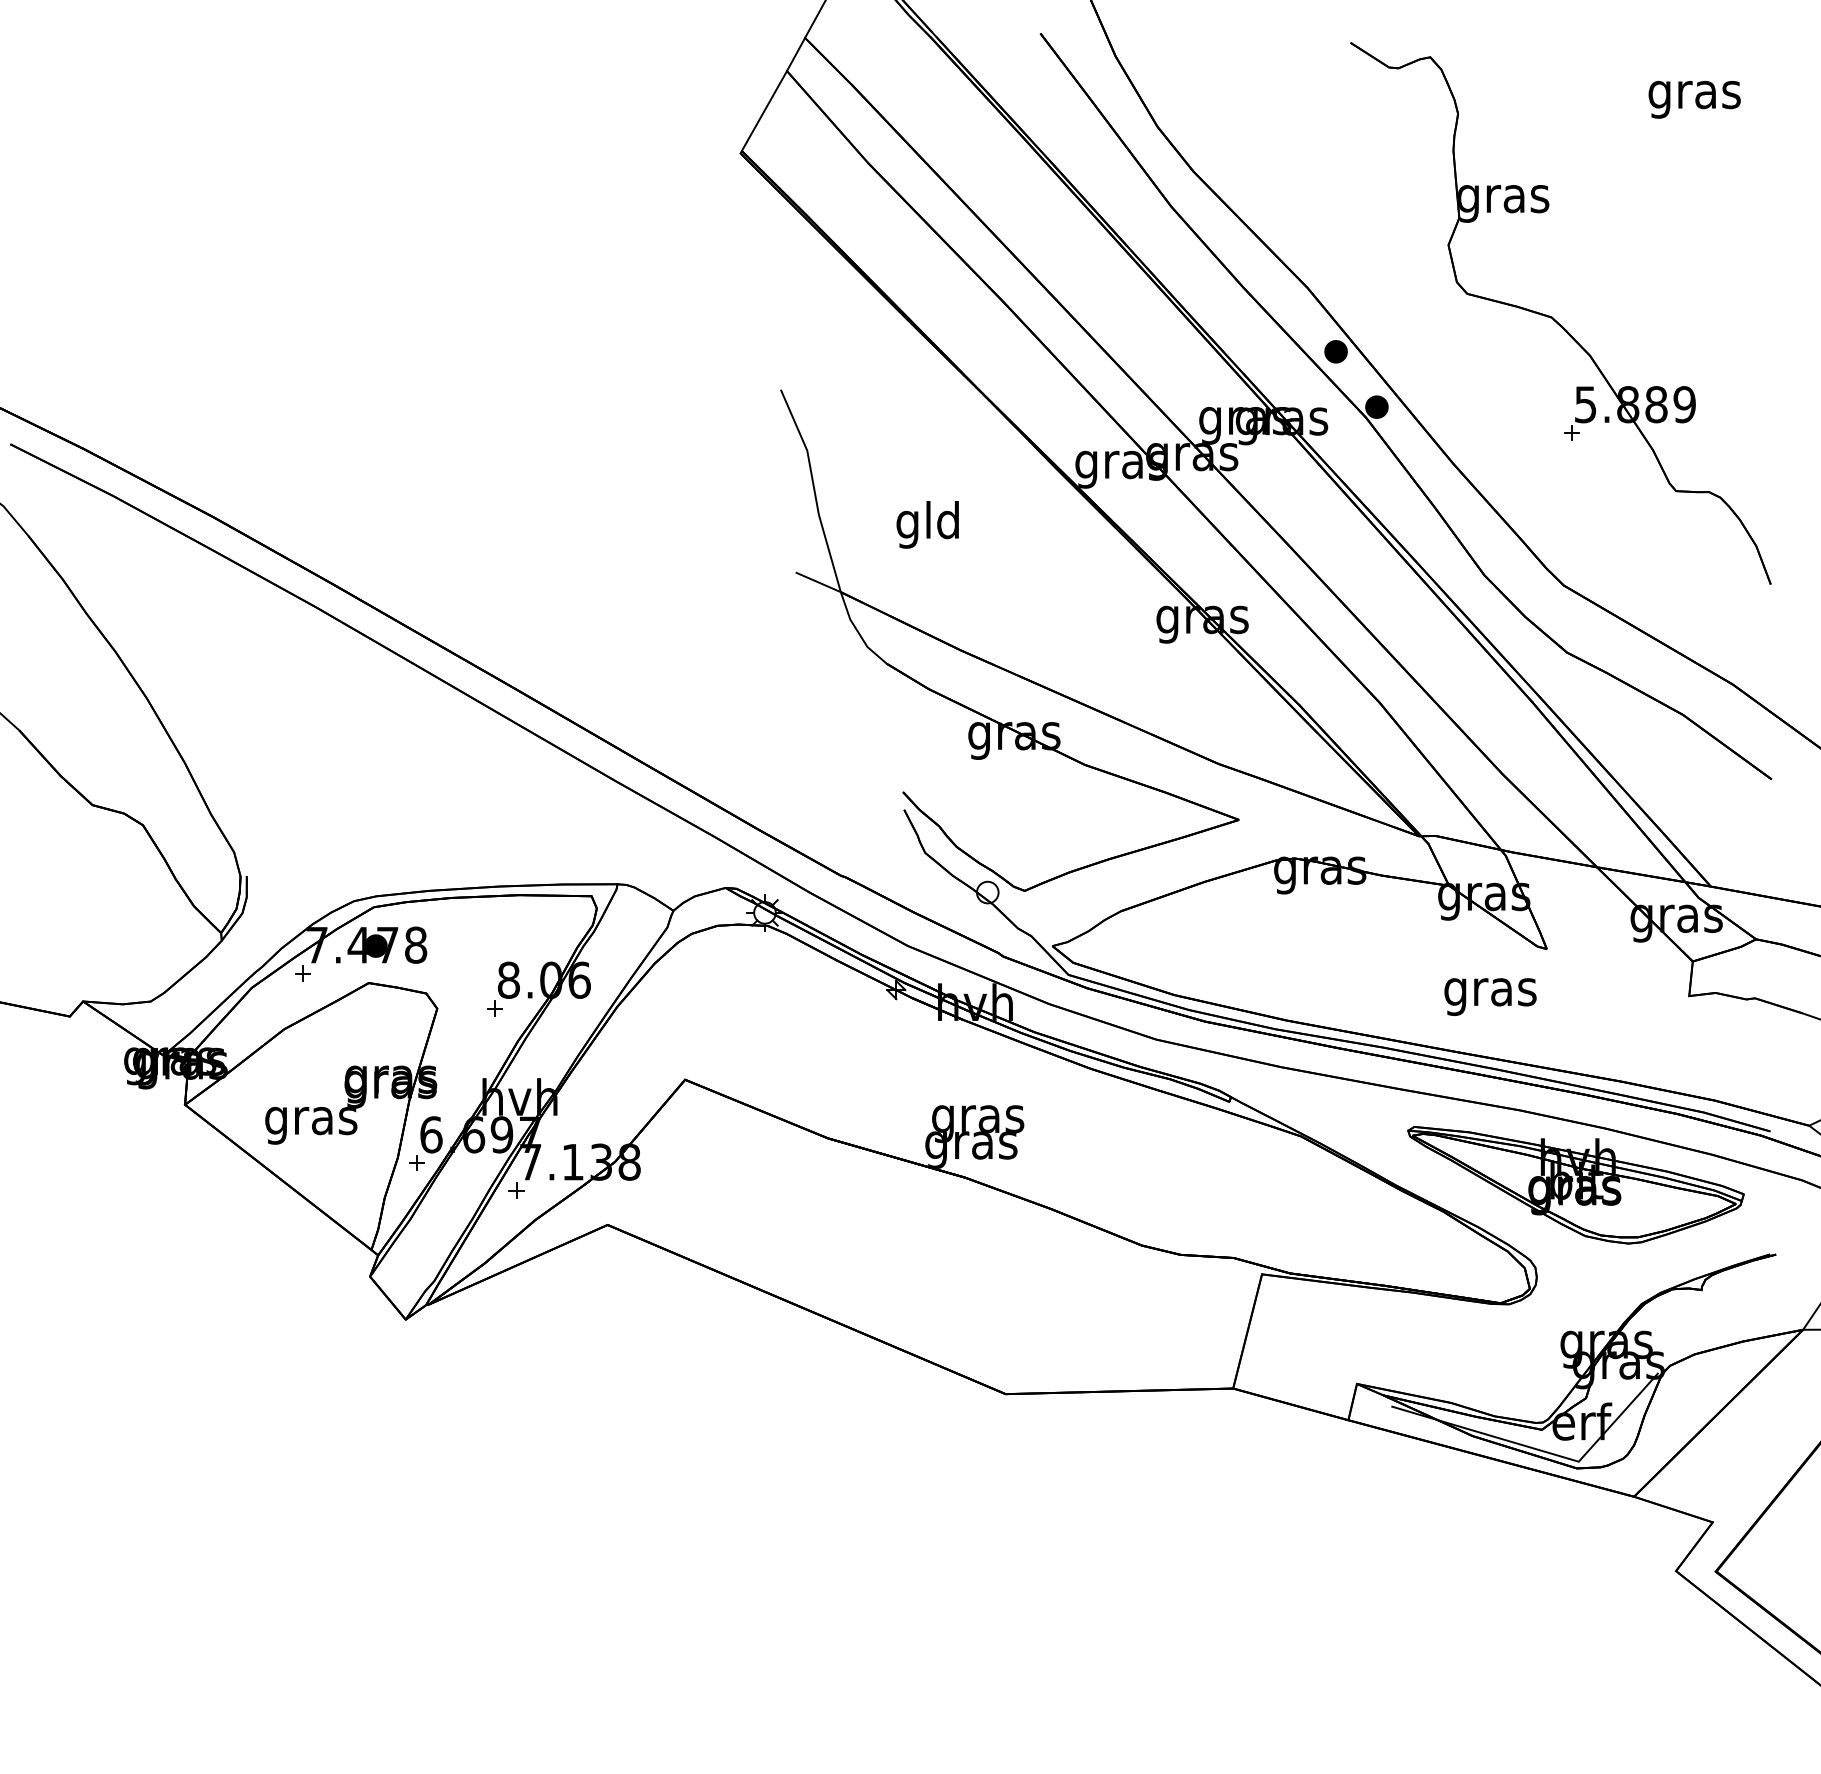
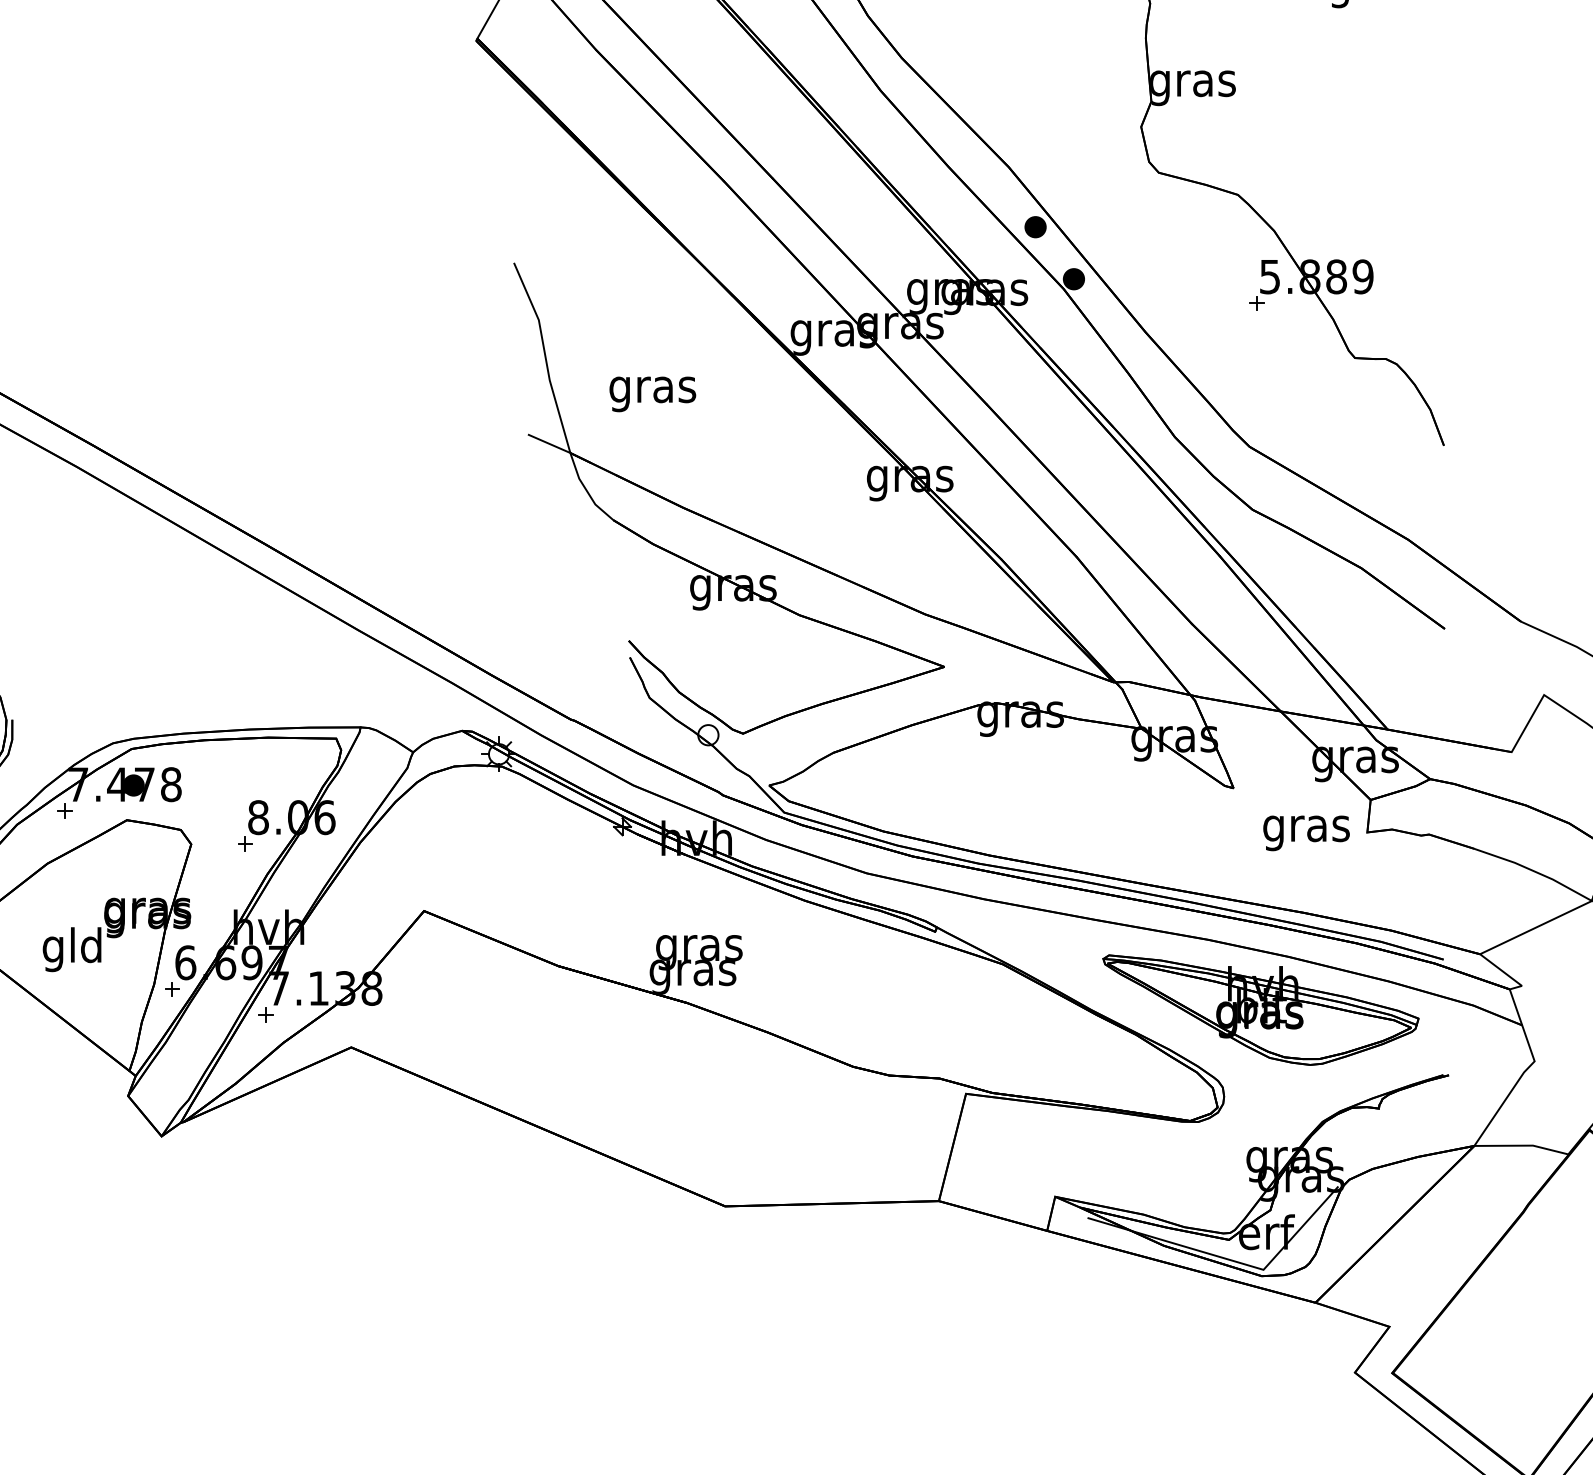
text: (928, 524) -> (652, 389), gld -> gras
text: (1490, 996) -> (1306, 832), moved
text: (311, 1120) -> (73, 949), gras -> gld

